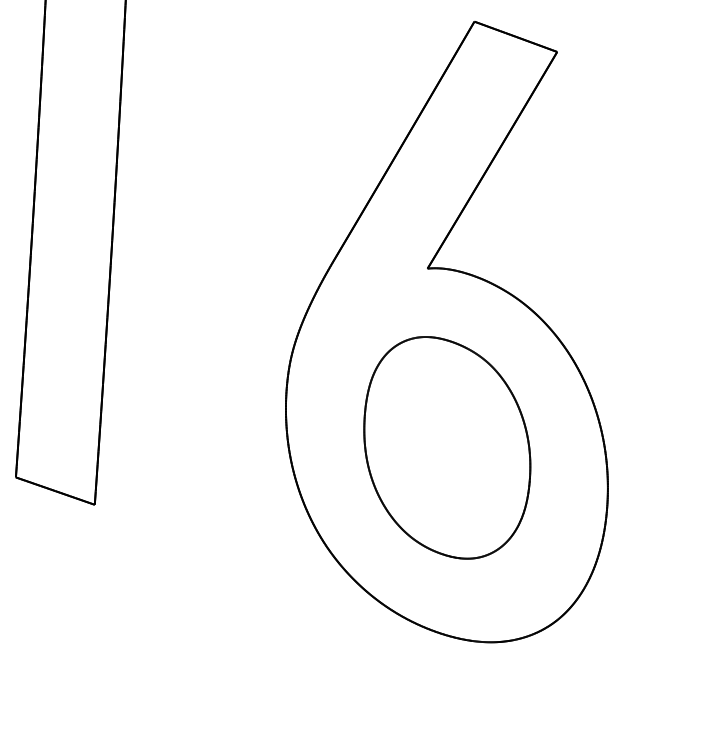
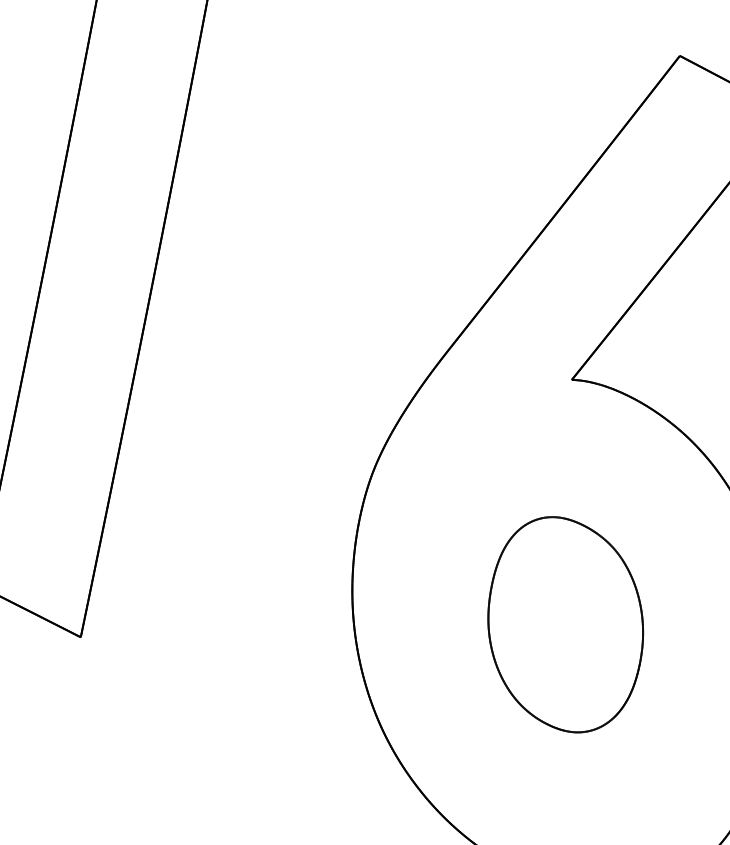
part: (447, 447) -> (566, 624), size x0.7

